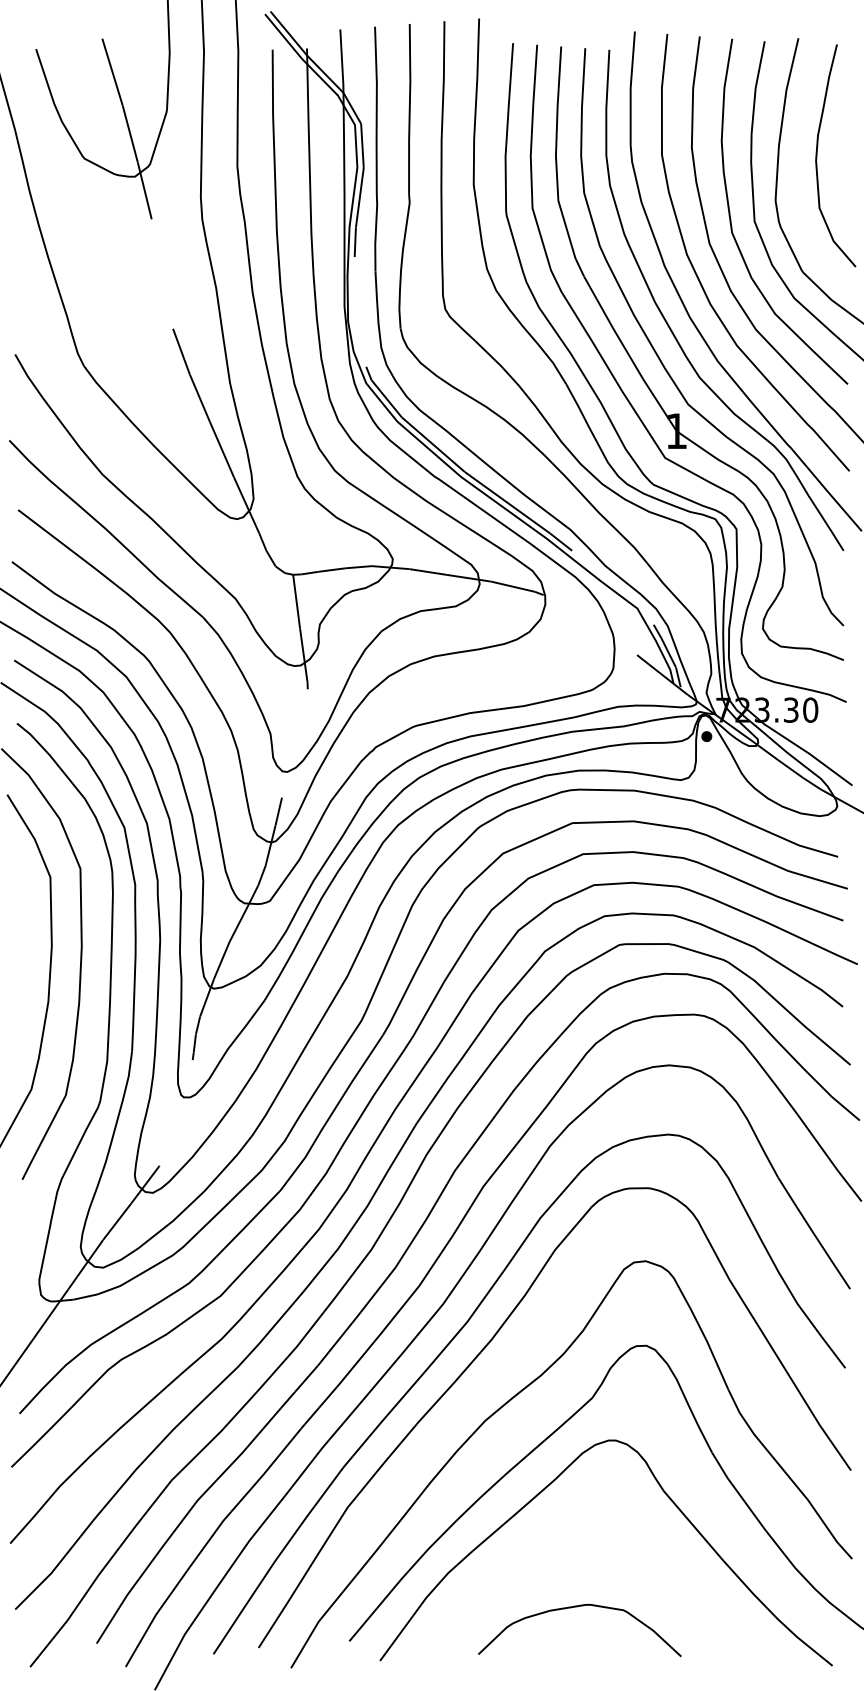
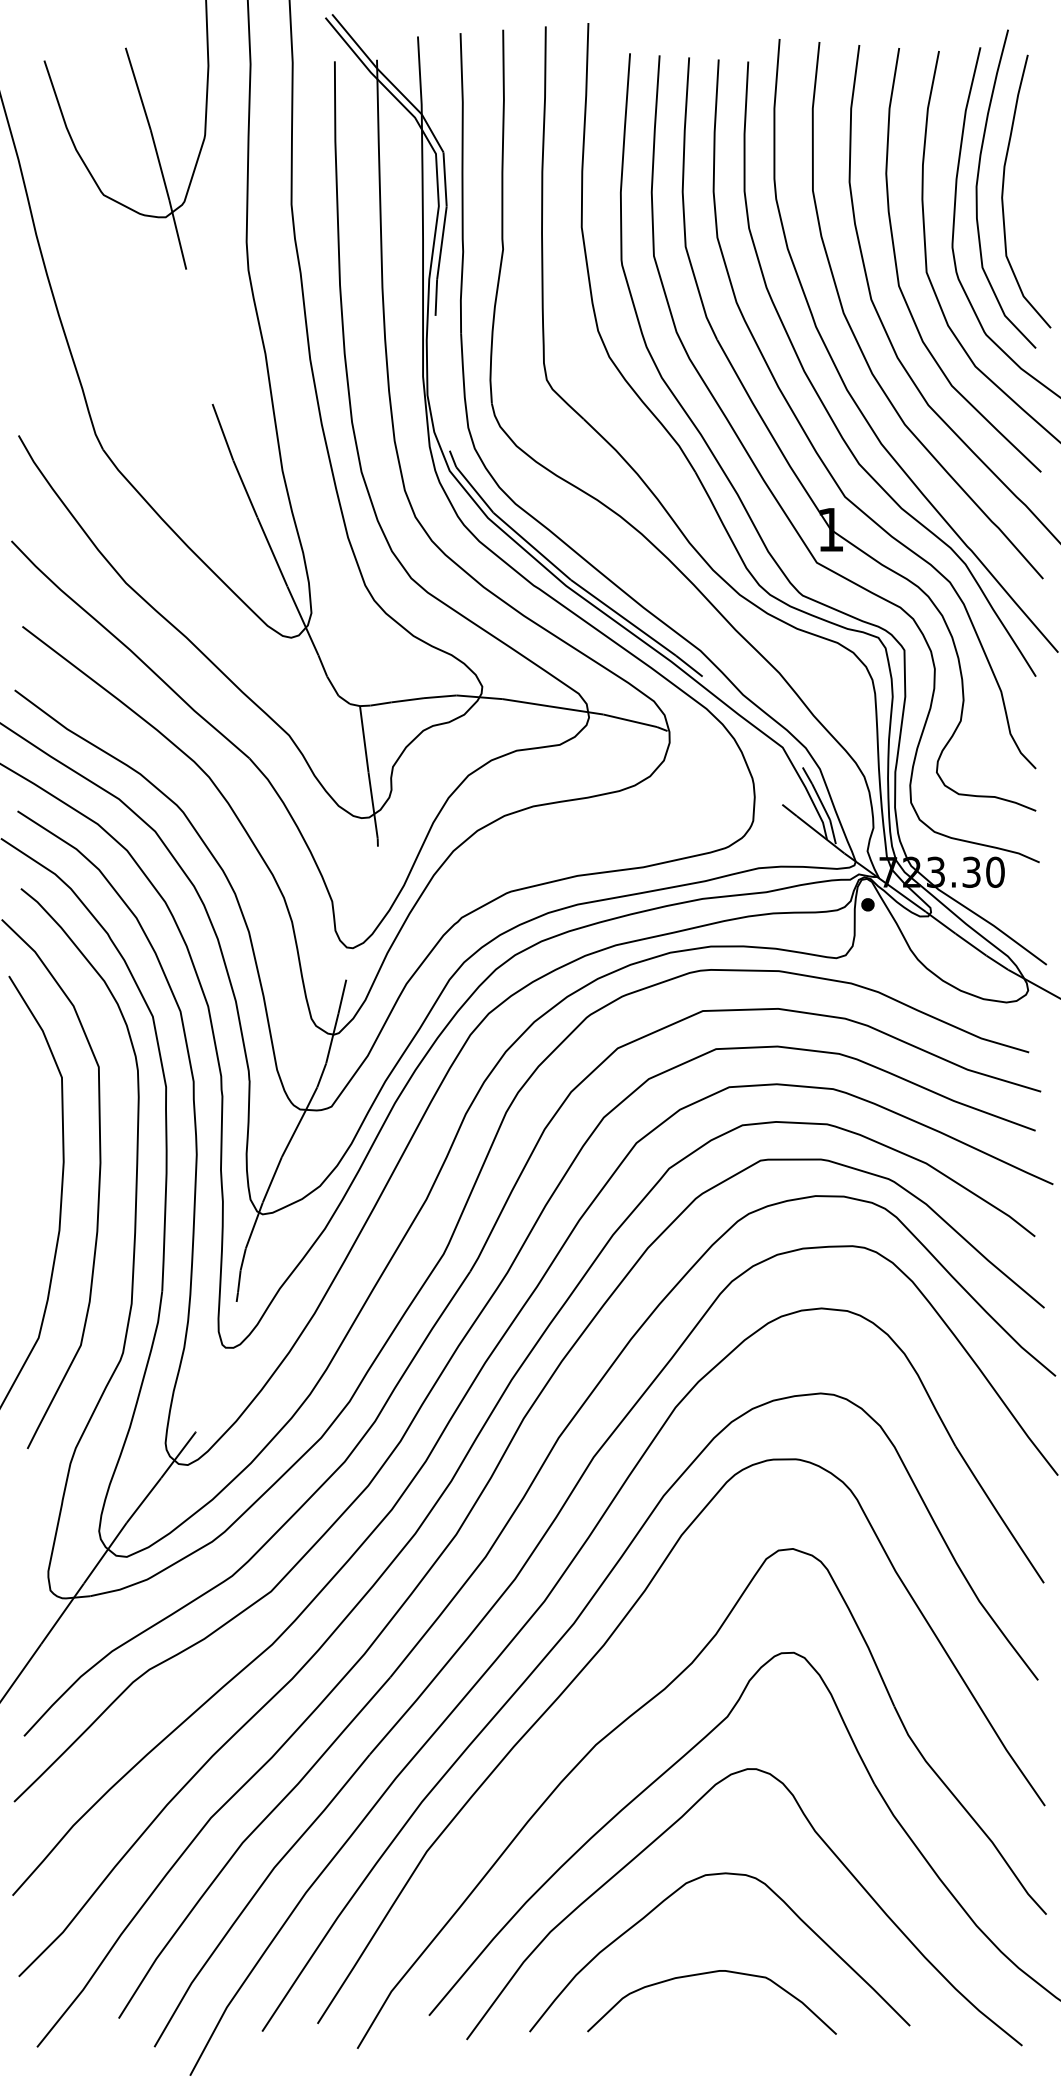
curve: (796, 147) -> (978, 181), added
curve: (550, 1540) -> (676, 1892), added

